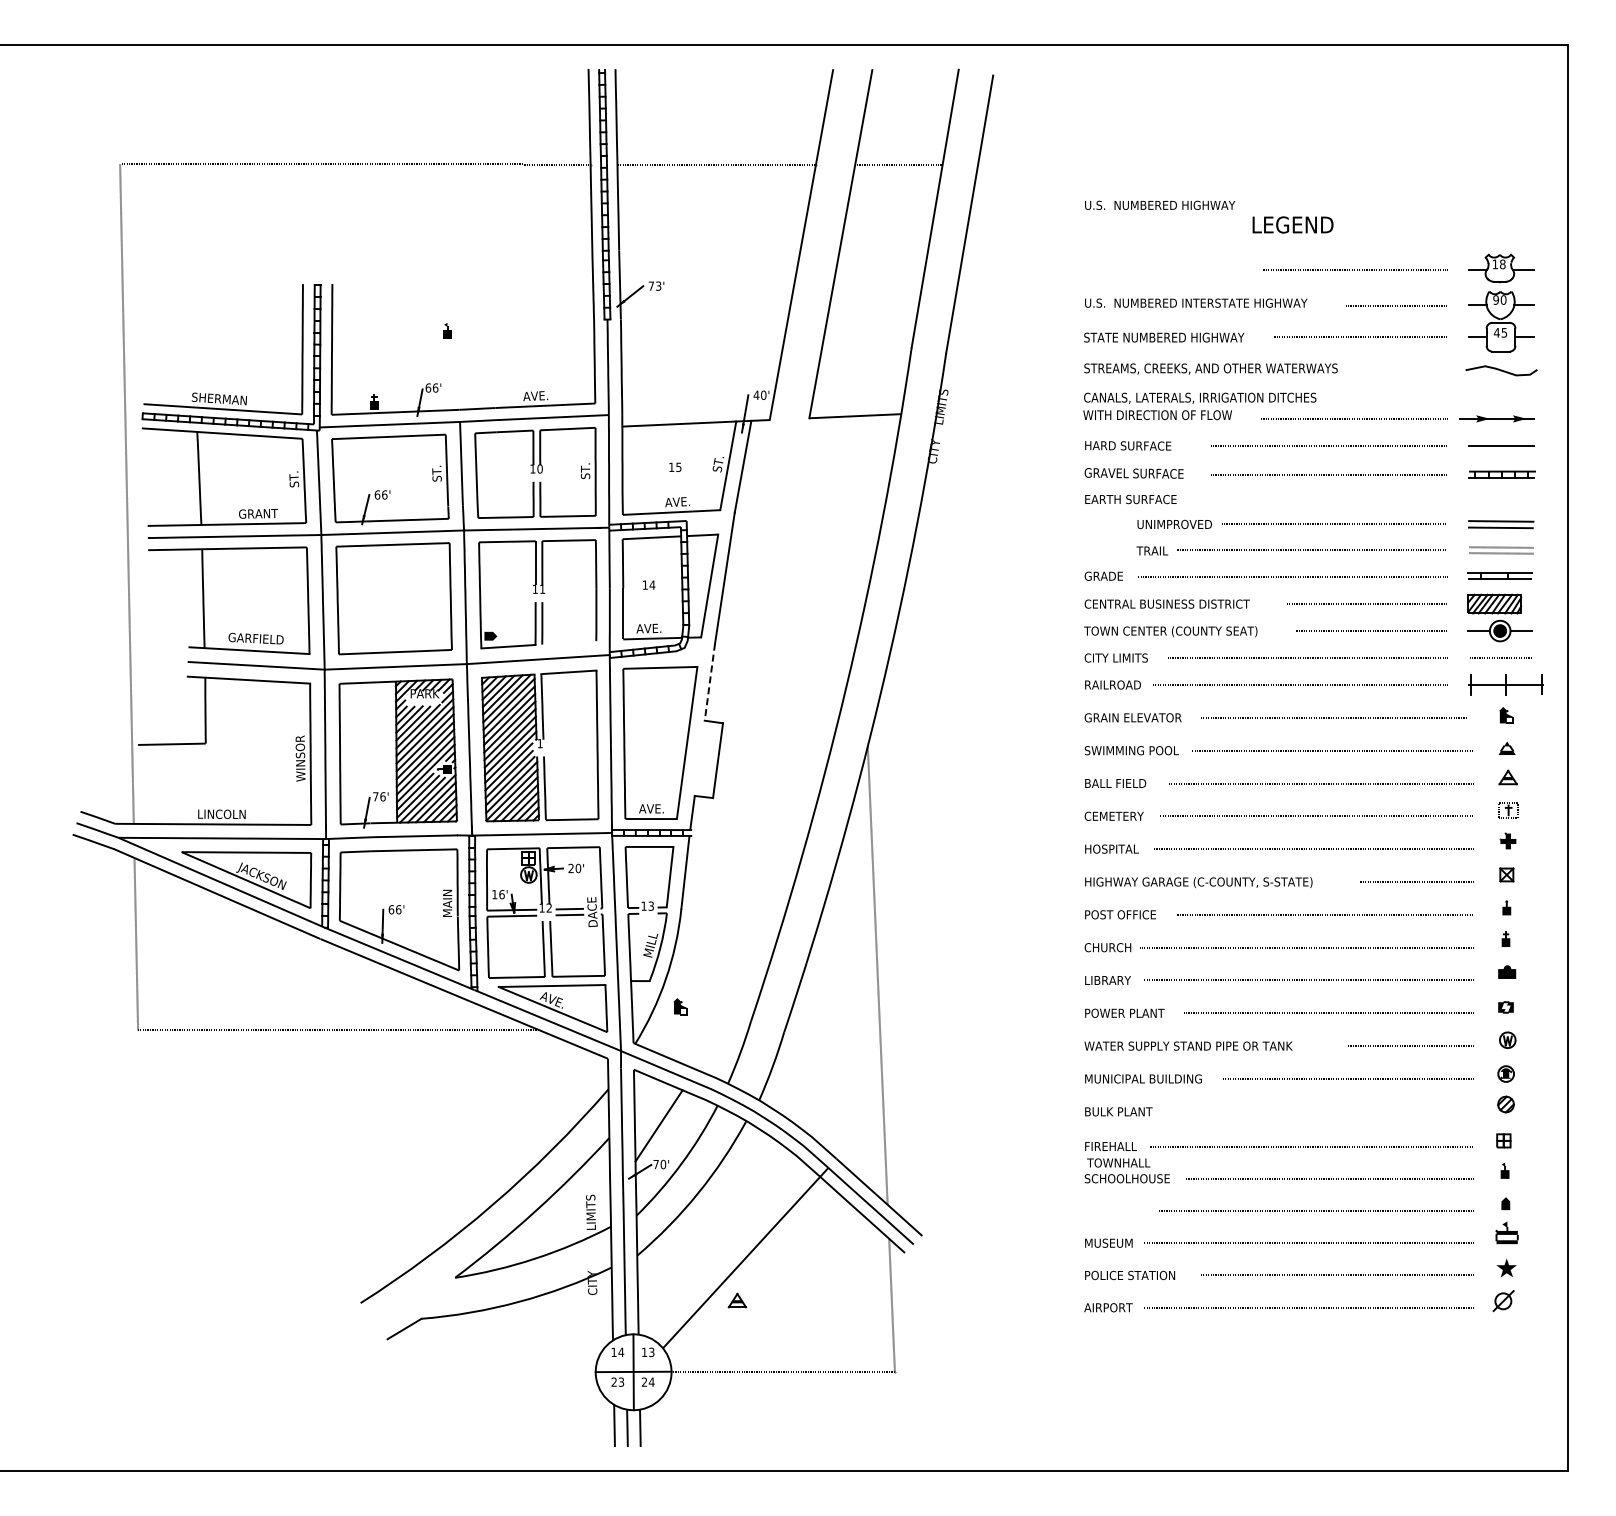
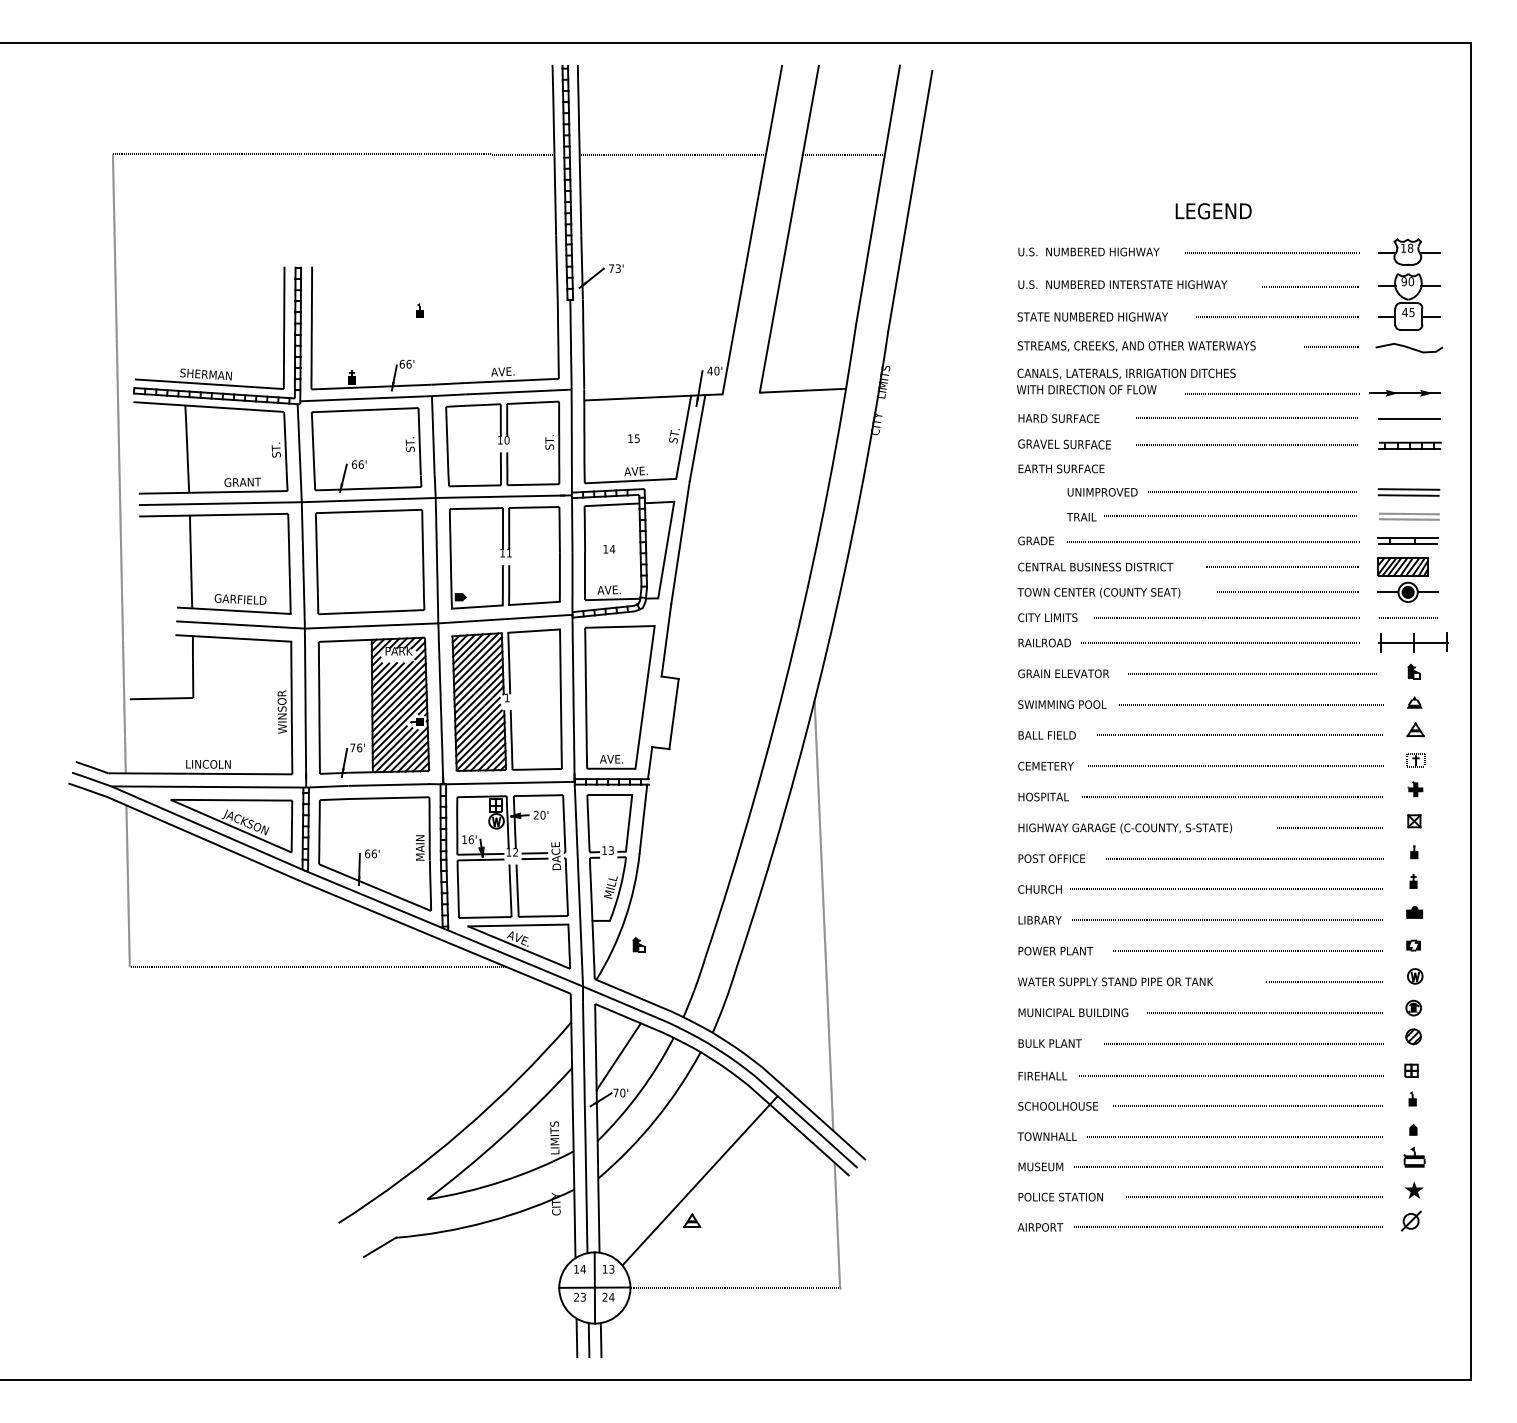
text: (1160, 204) -> (1089, 251), moved
line: (1418, 370) -> (1331, 347), added
line: (569, 642) -> (534, 603), added
line: (709, 682) -> (666, 640), dashed -> solid
line: (1325, 1111) -> (1244, 1043), added
text: (1118, 1162) -> (1047, 1136), moved

